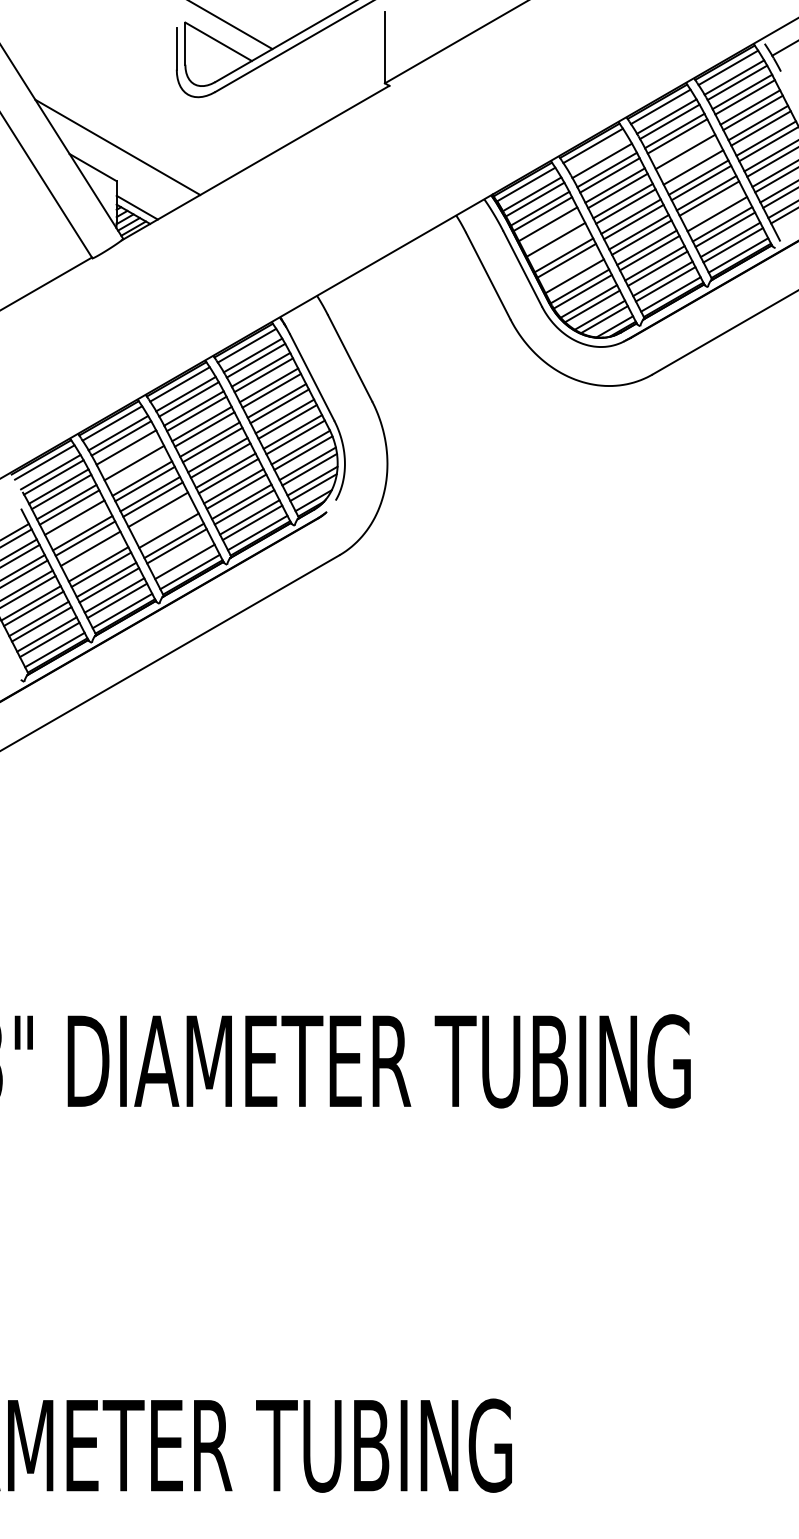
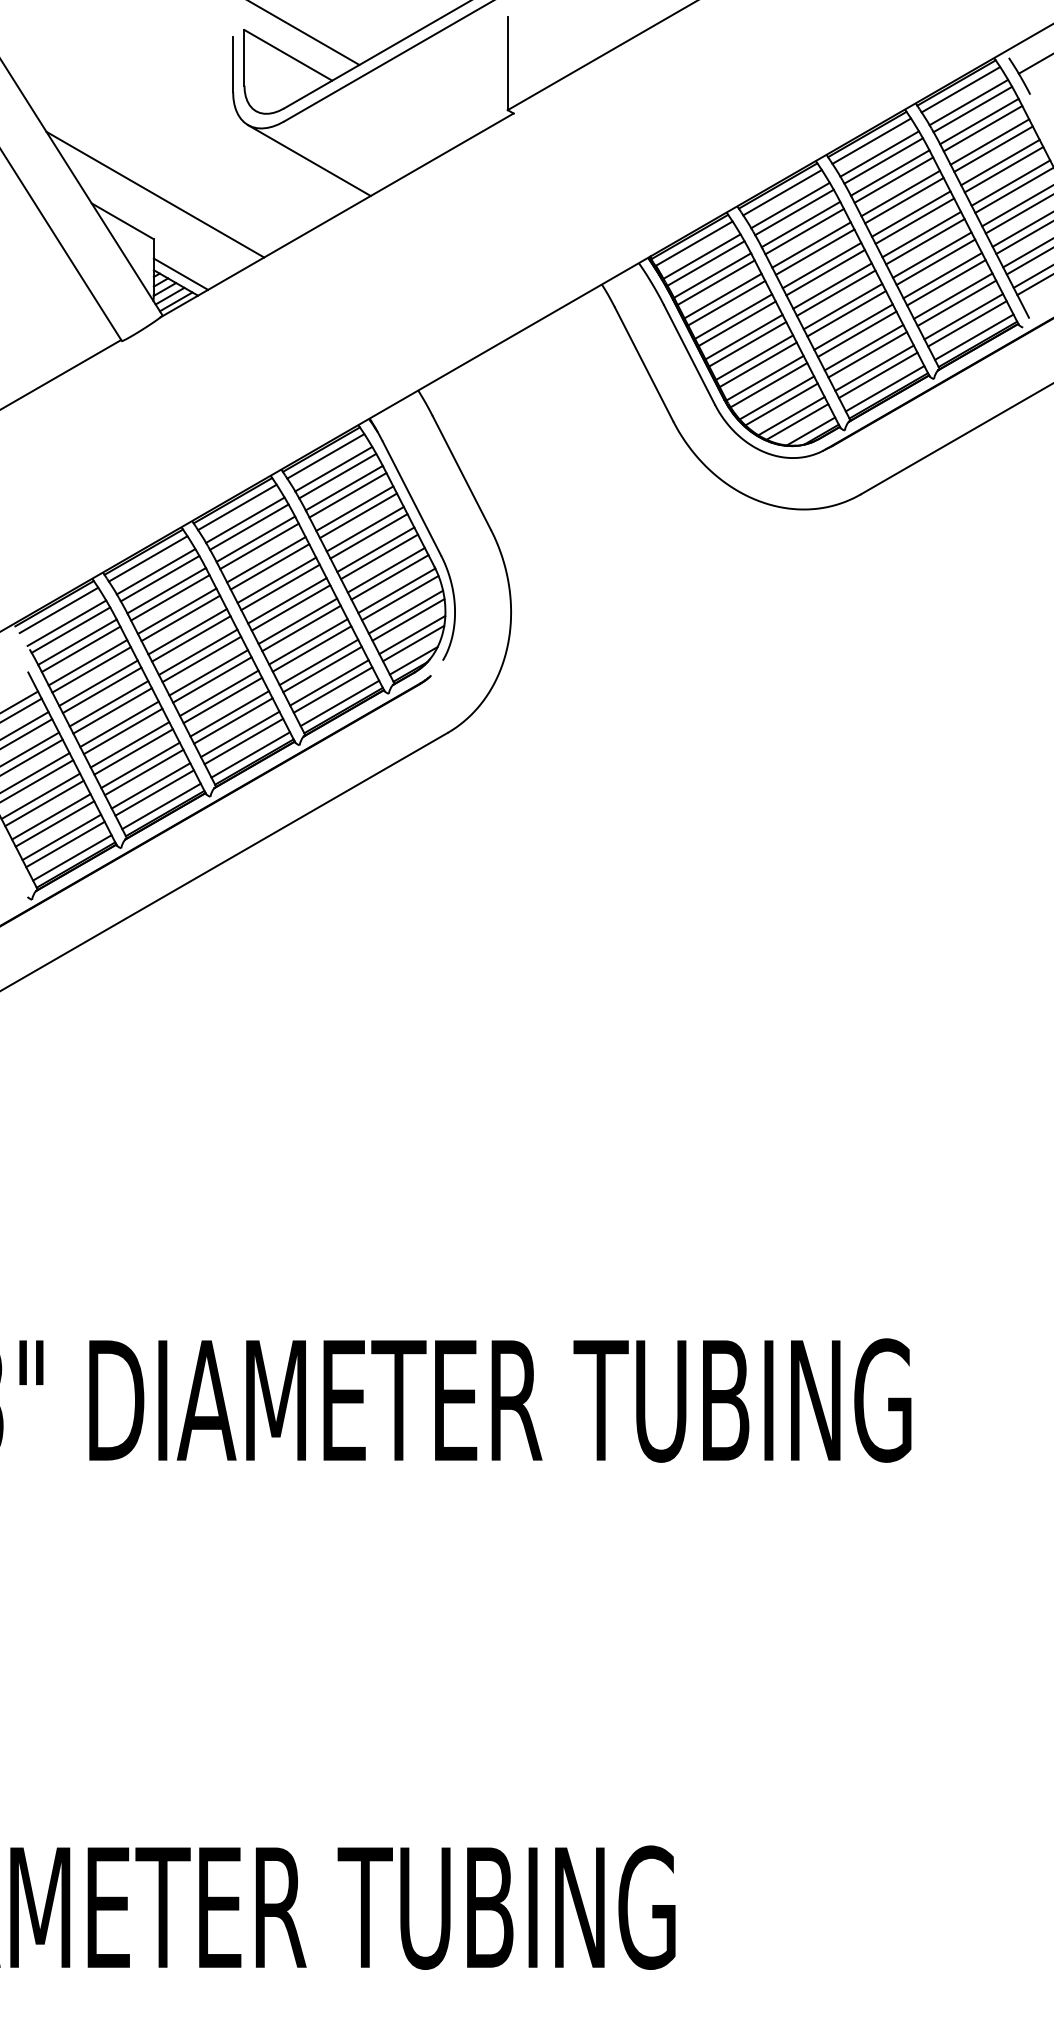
line: (234, 121) -> (309, 160), added
line: (682, 146) -> (900, 193), added
line: (599, 155) -> (790, 205), added
line: (690, 161) -> (910, 213), added
line: (714, 208) -> (942, 275), added
line: (550, 229) -> (726, 303), added
line: (558, 245) -> (736, 323), added
line: (571, 270) -> (754, 357), added
line: (129, 452) -> (170, 597), added
line: (136, 468) -> (180, 618), added
line: (161, 514) -> (212, 679), added
line: (77, 523) -> (101, 690), added
line: (165, 525) -> (218, 693), added
line: (92, 554) -> (122, 731), added
line: (181, 556) -> (239, 734), added

